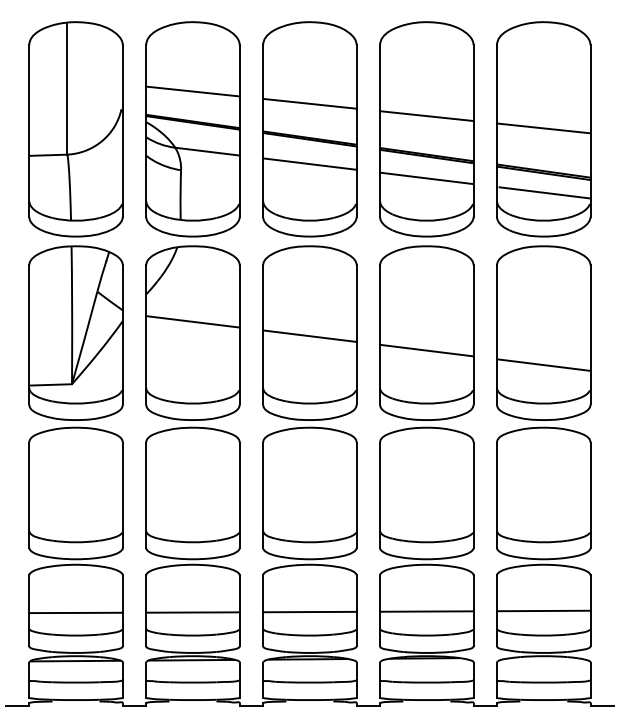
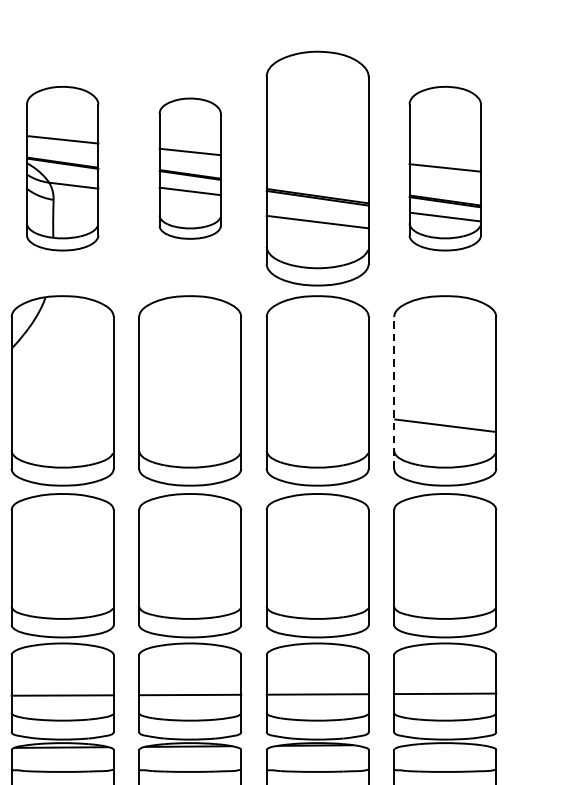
line: (426, 116) -> (317, 154), removed
part: (192, 129) -> (62, 168), size x0.7
part: (309, 129) -> (189, 168), size x0.6
part: (543, 129) -> (444, 168), size x0.7
line: (192, 321) -> (62, 378), removed
line: (497, 334) -> (394, 392), solid -> dashed
line: (309, 335) -> (189, 393), removed
line: (426, 350) -> (317, 409), removed

